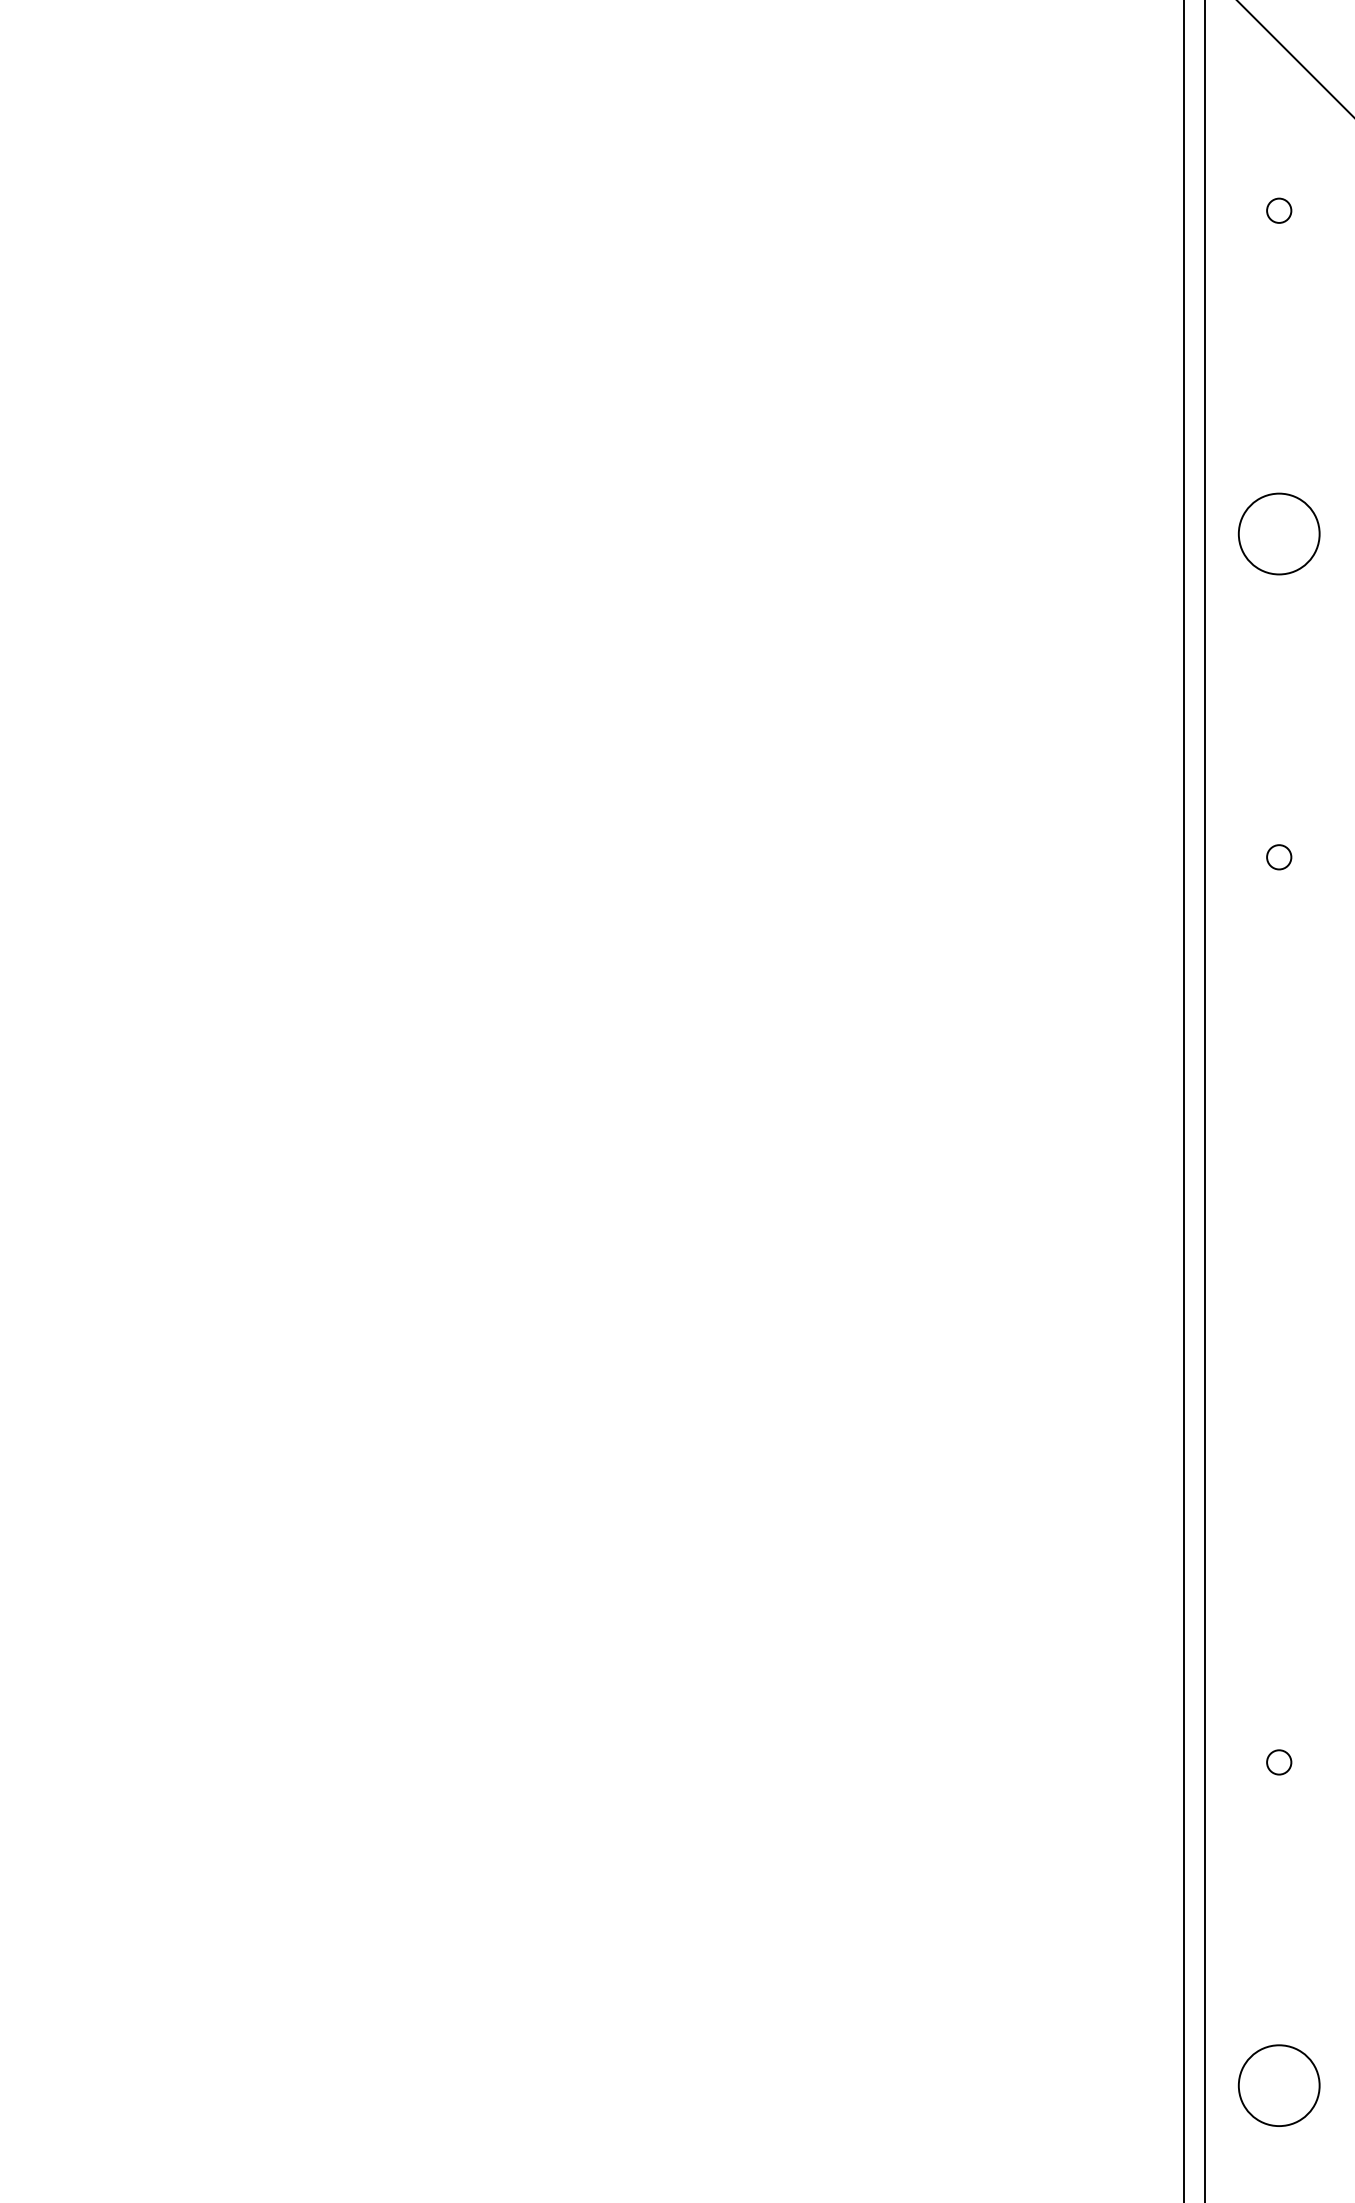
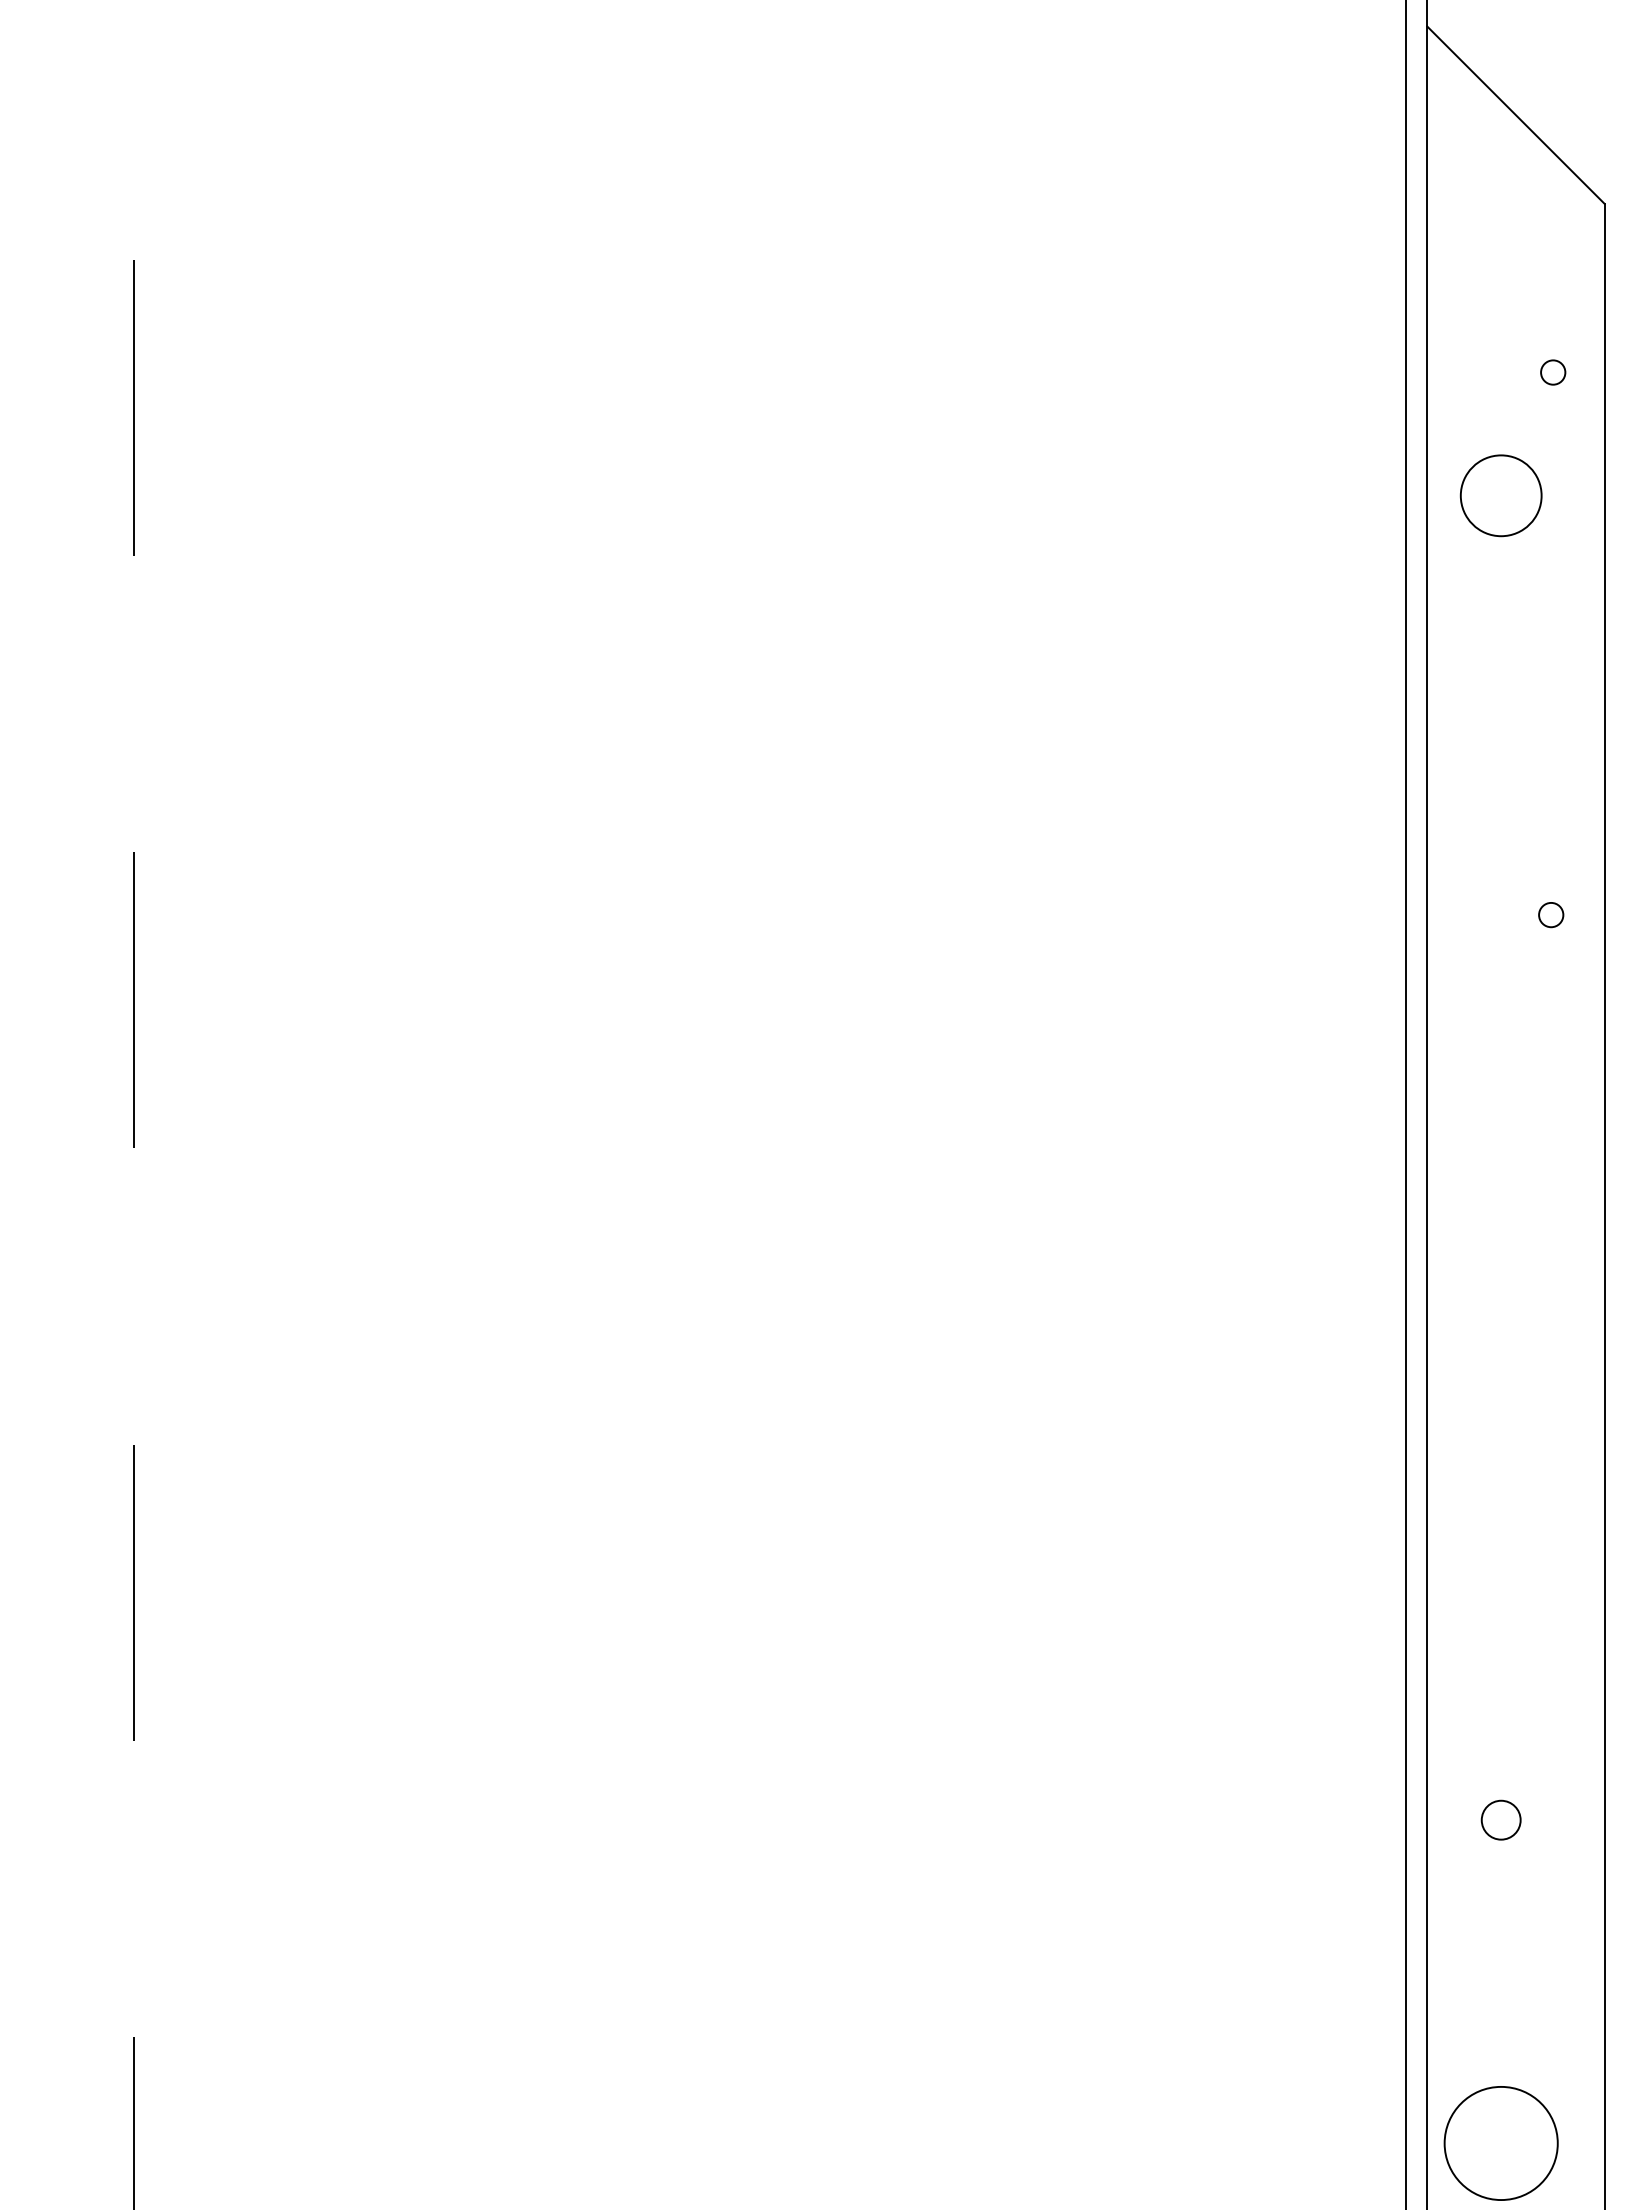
circle: (1279, 210) -> (1553, 372), moved
circle: (1278, 533) -> (1500, 495), moved
circle: (1279, 857) -> (1551, 915), moved
circle: (1279, 1762) -> (1501, 1820), size x1.6
circle: (1278, 2085) -> (1500, 2143), size x1.4

